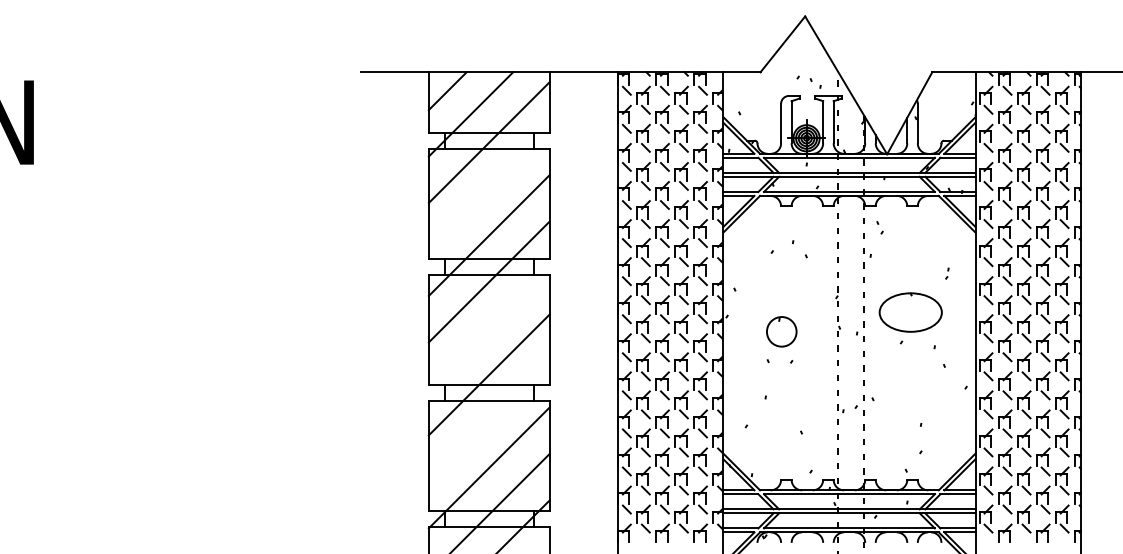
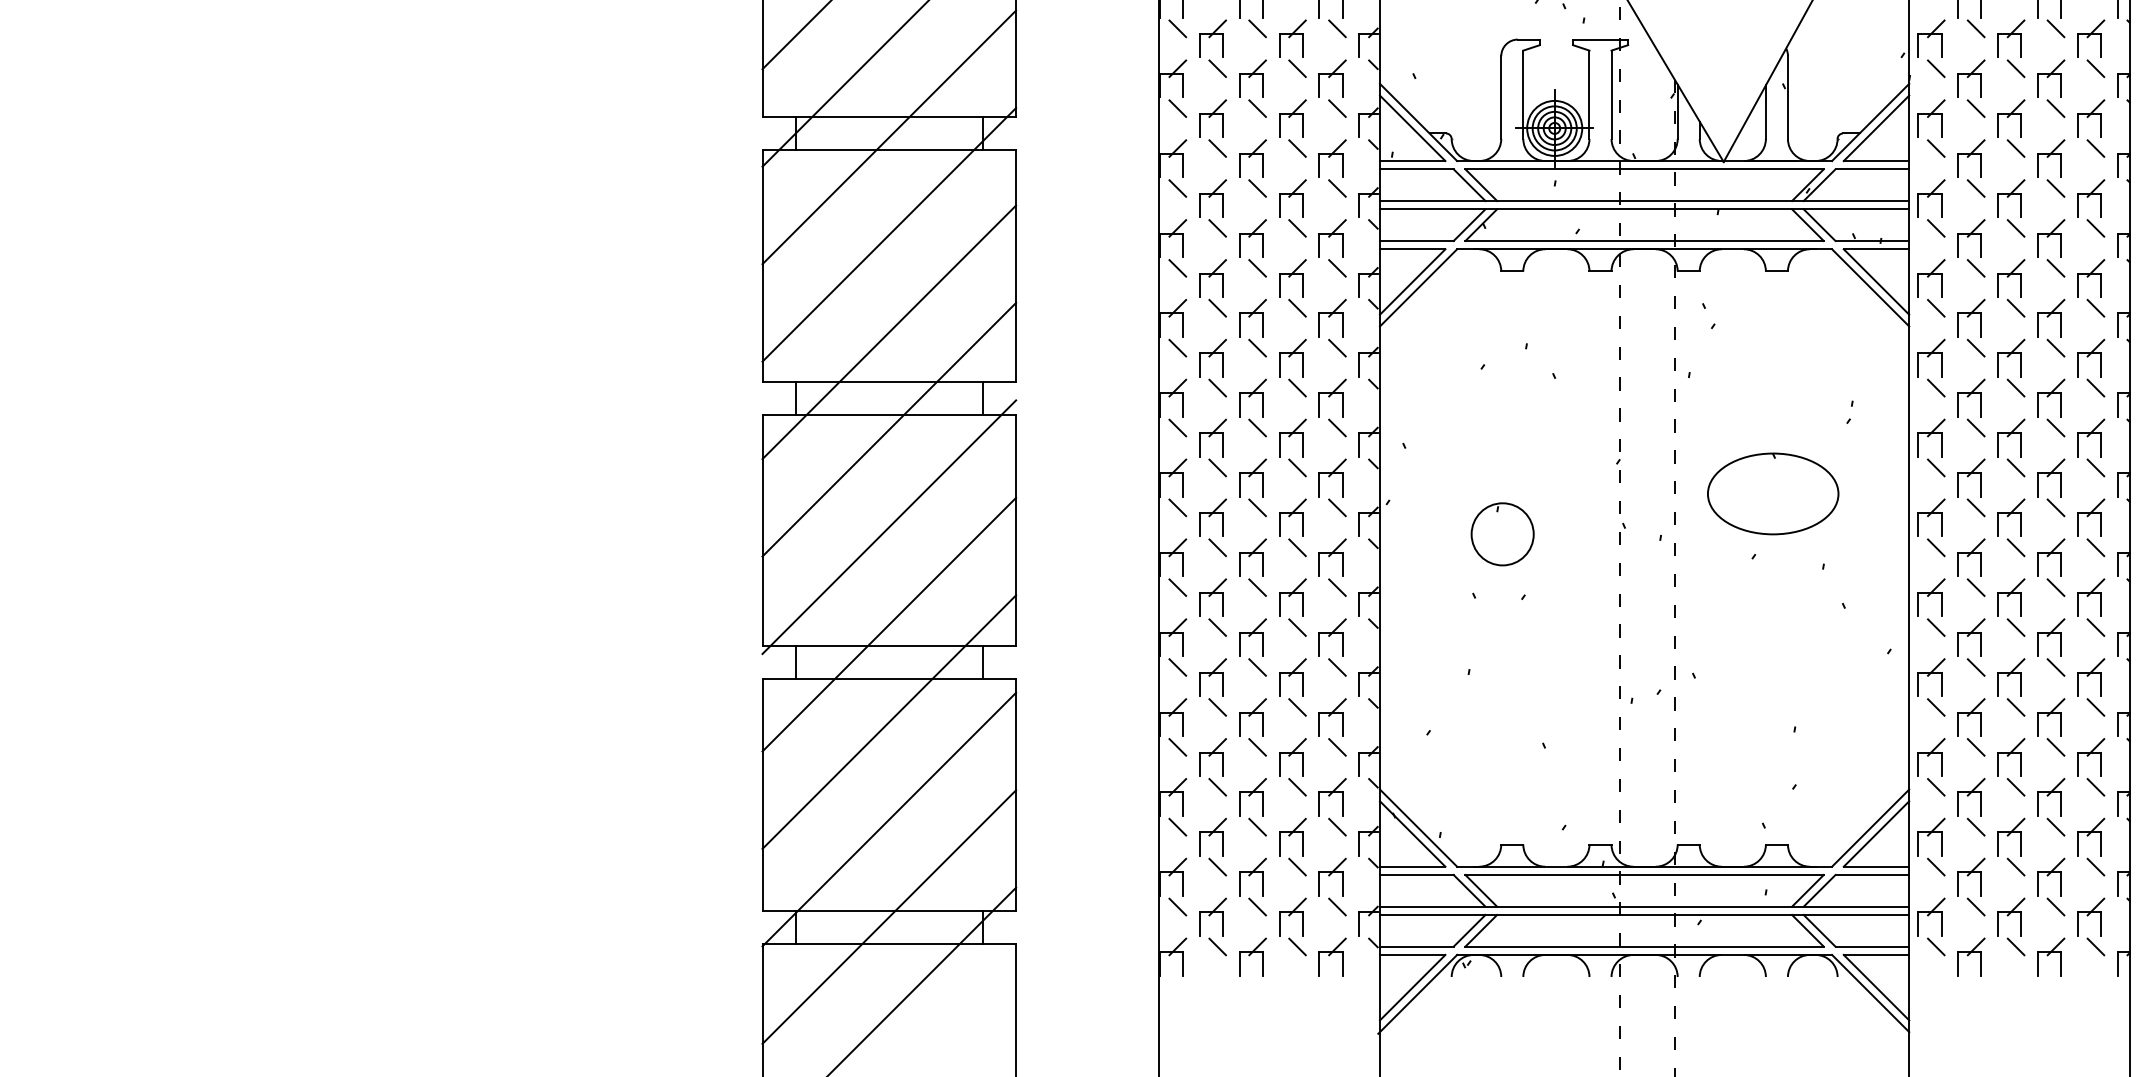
line: (488, 188) -> (887, 233), added
line: (488, 327) -> (887, 525), added
line: (488, 420) -> (887, 720), added

